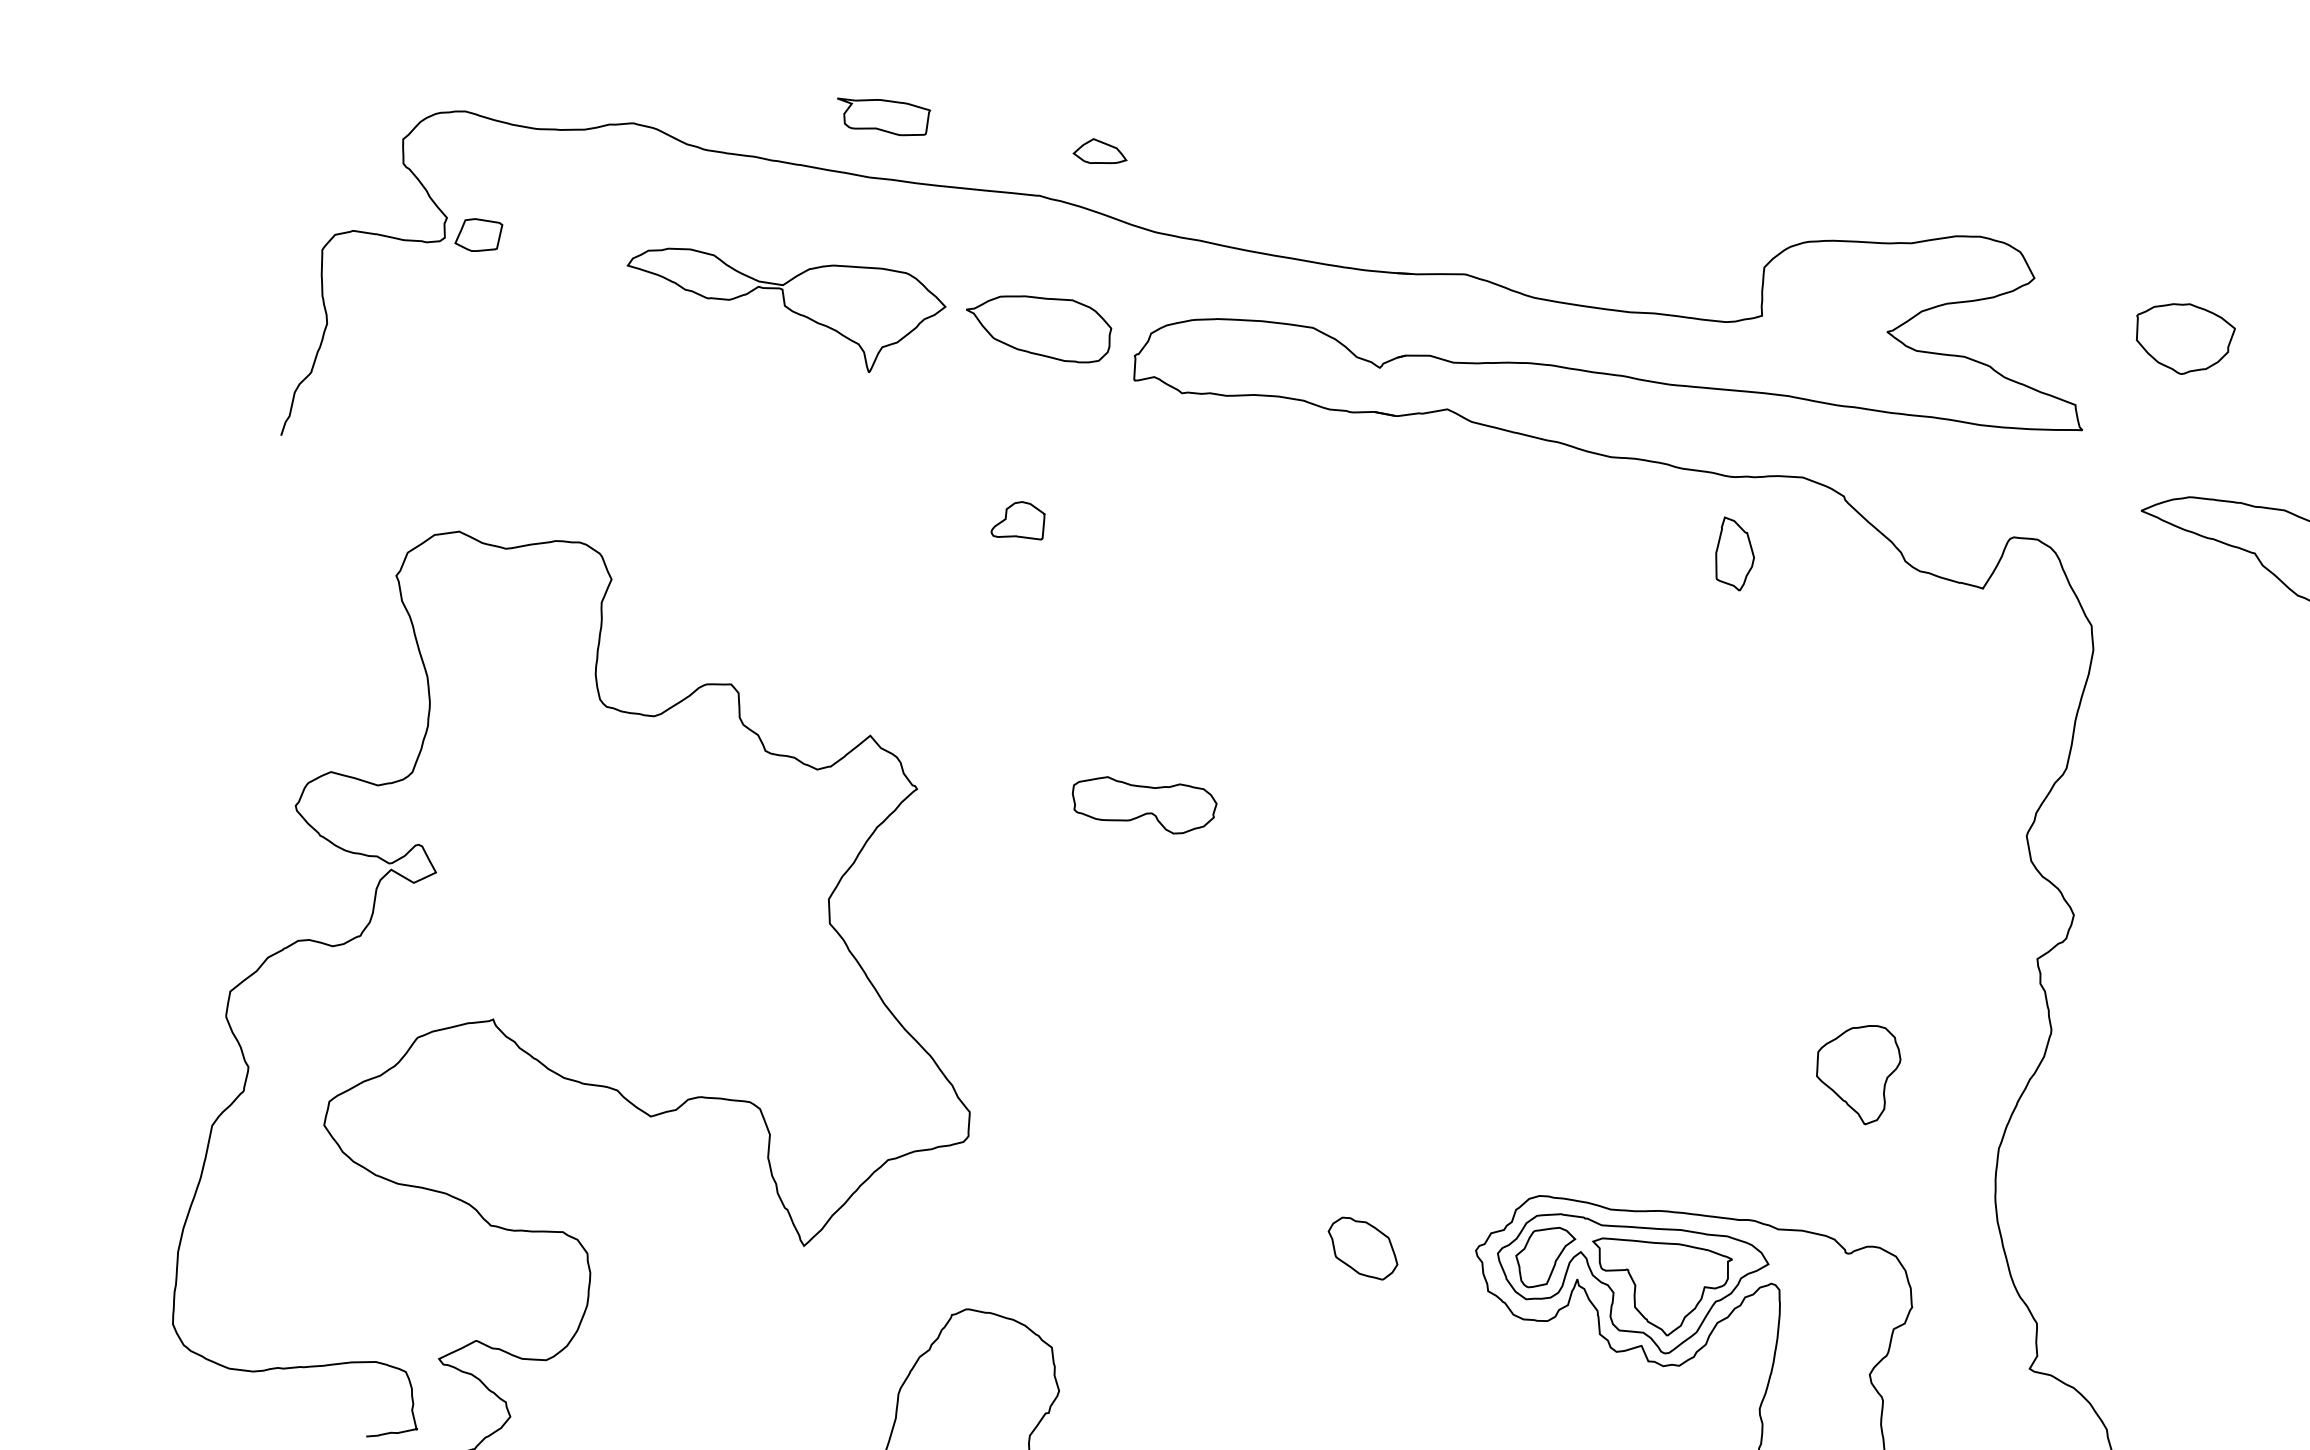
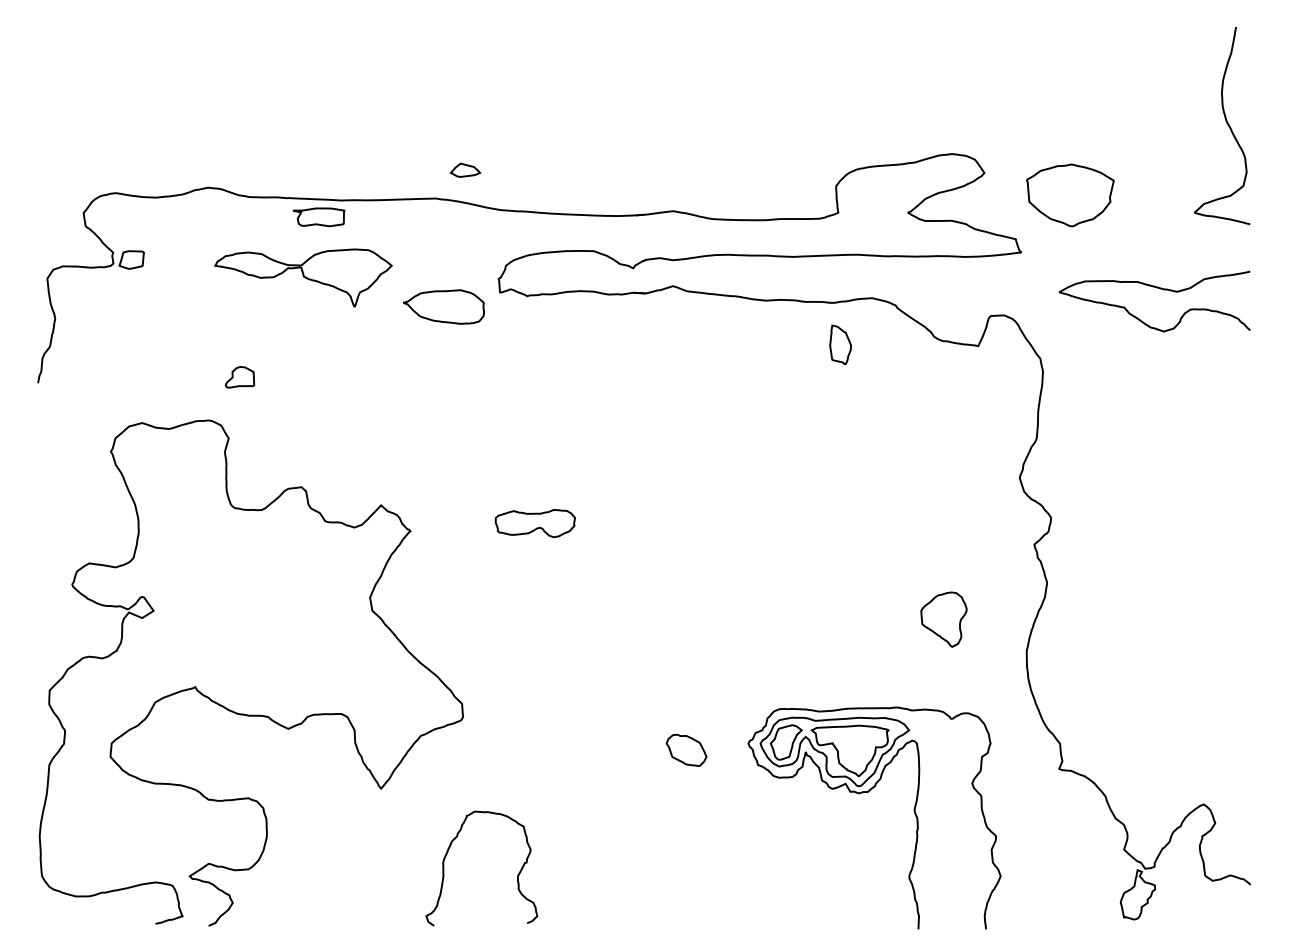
part: (881, 116) -> (318, 217), moved
part: (1037, 325) -> (443, 306), moved
part: (2184, 339) -> (1070, 195), size x1.6
part: (1019, 521) -> (240, 377), moved

